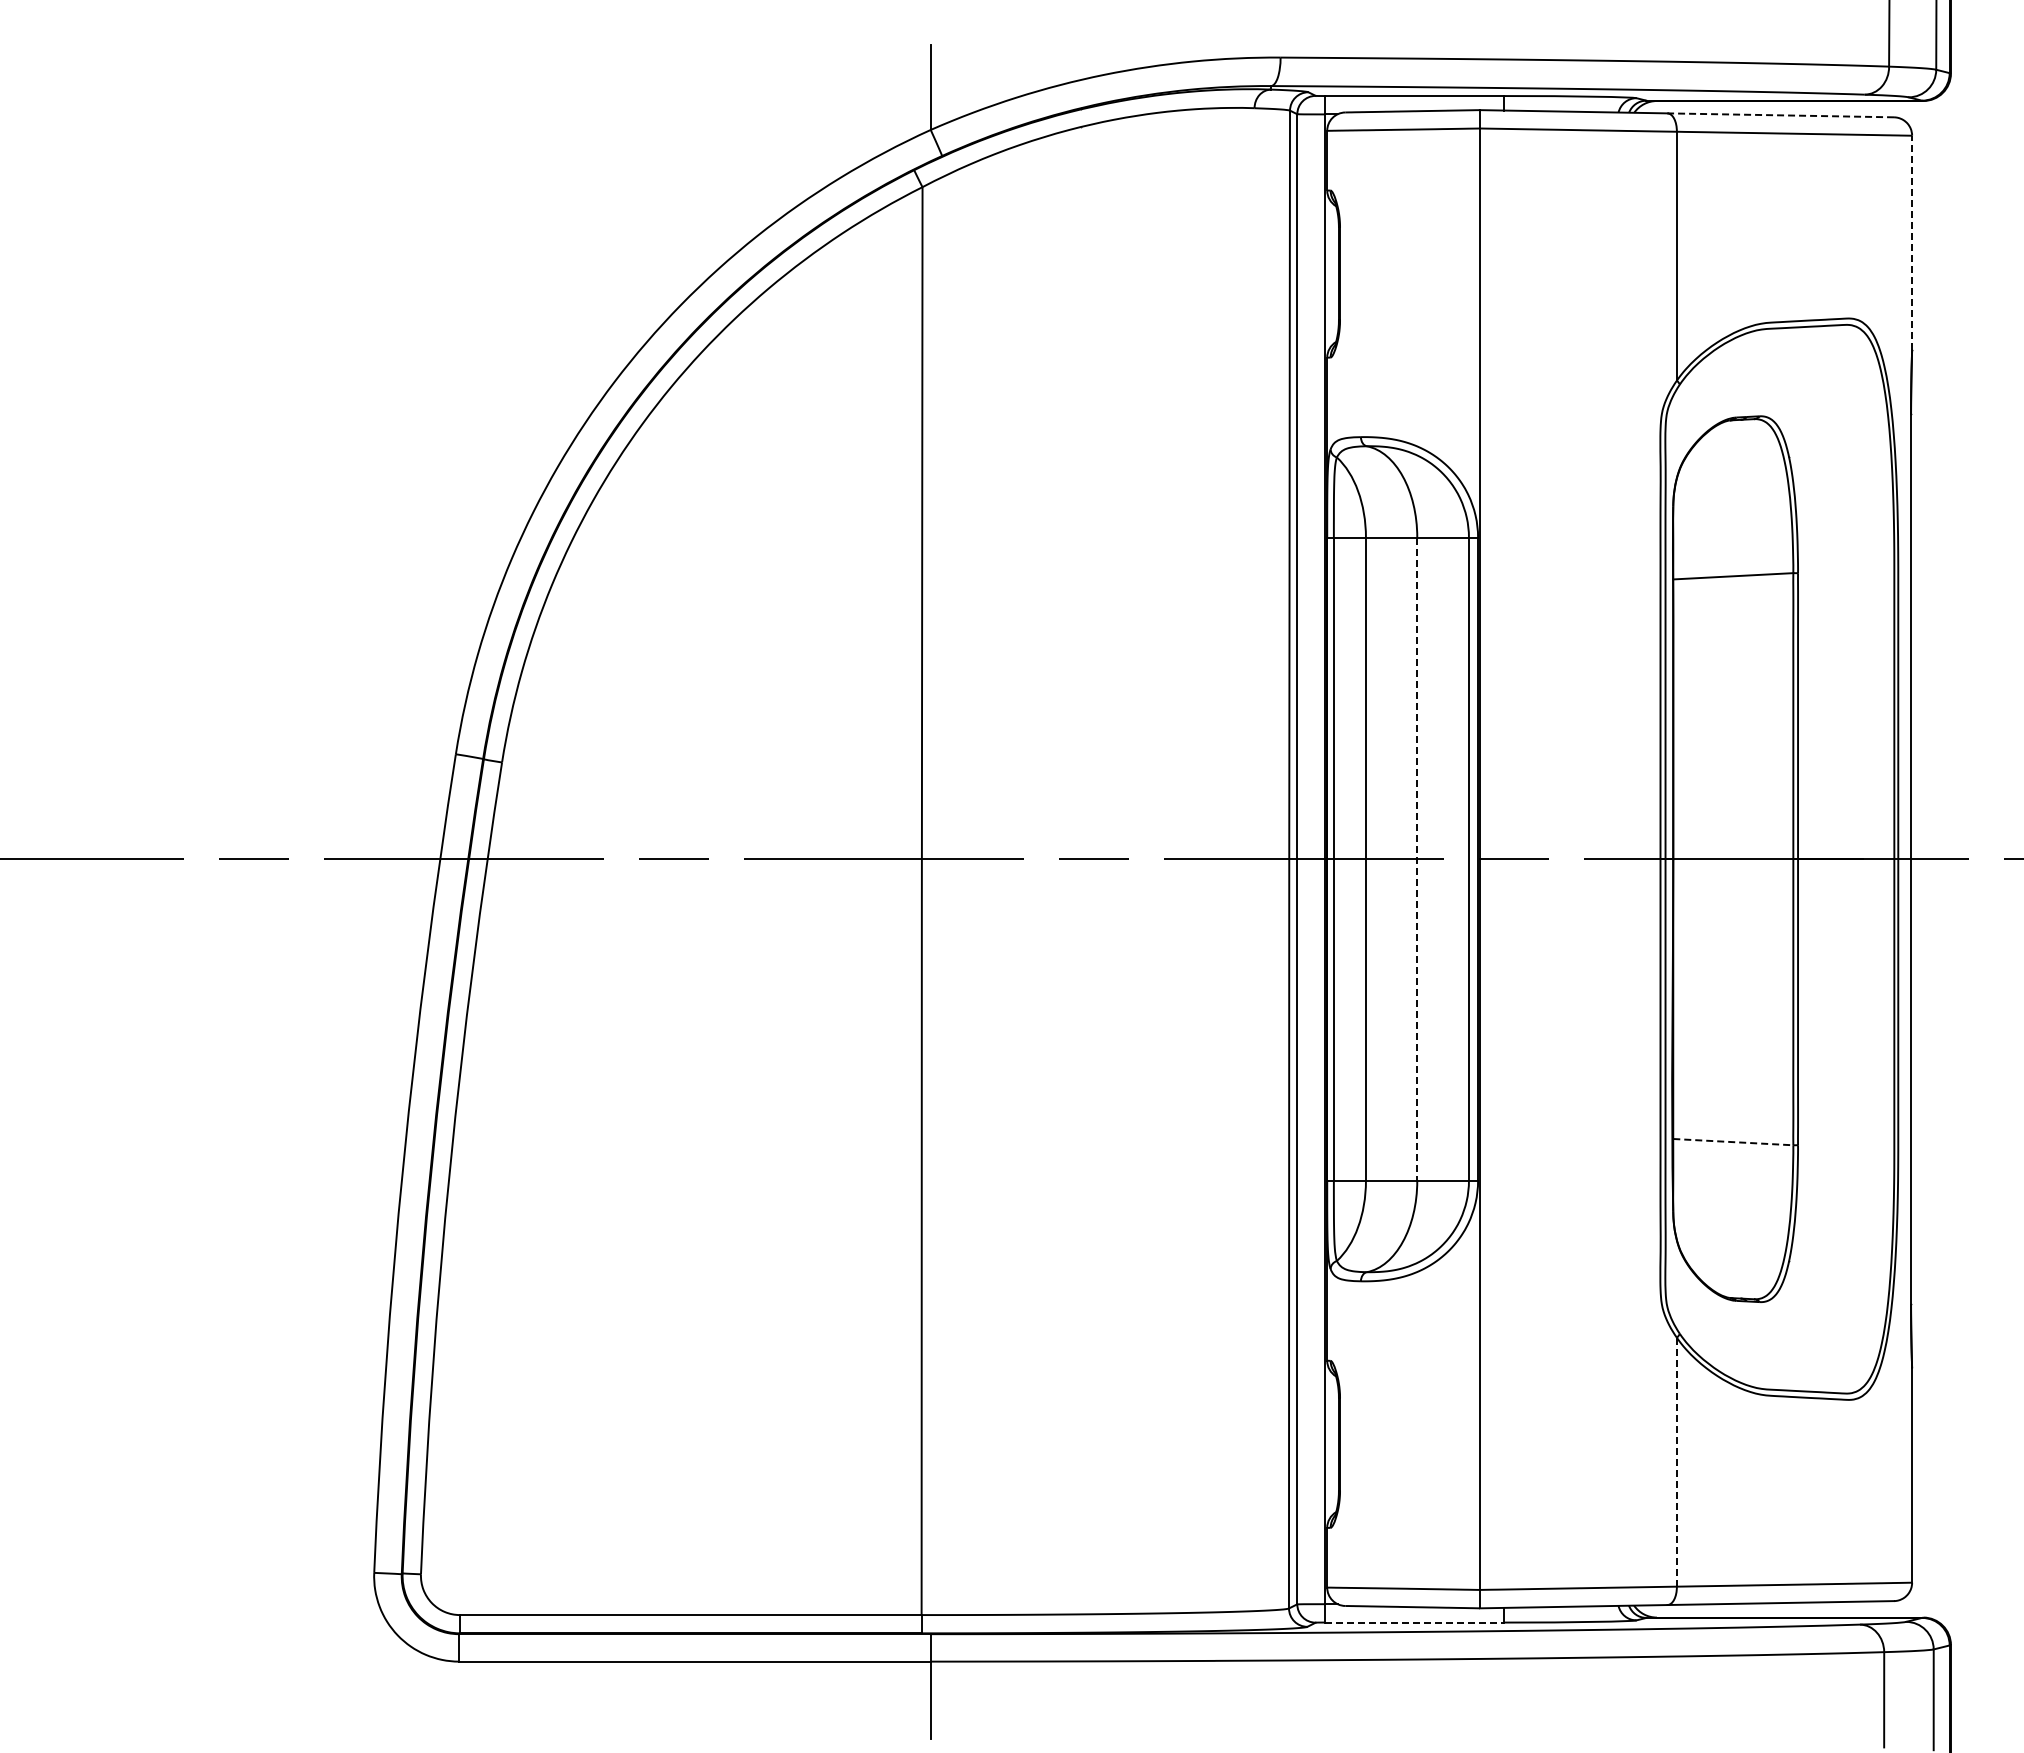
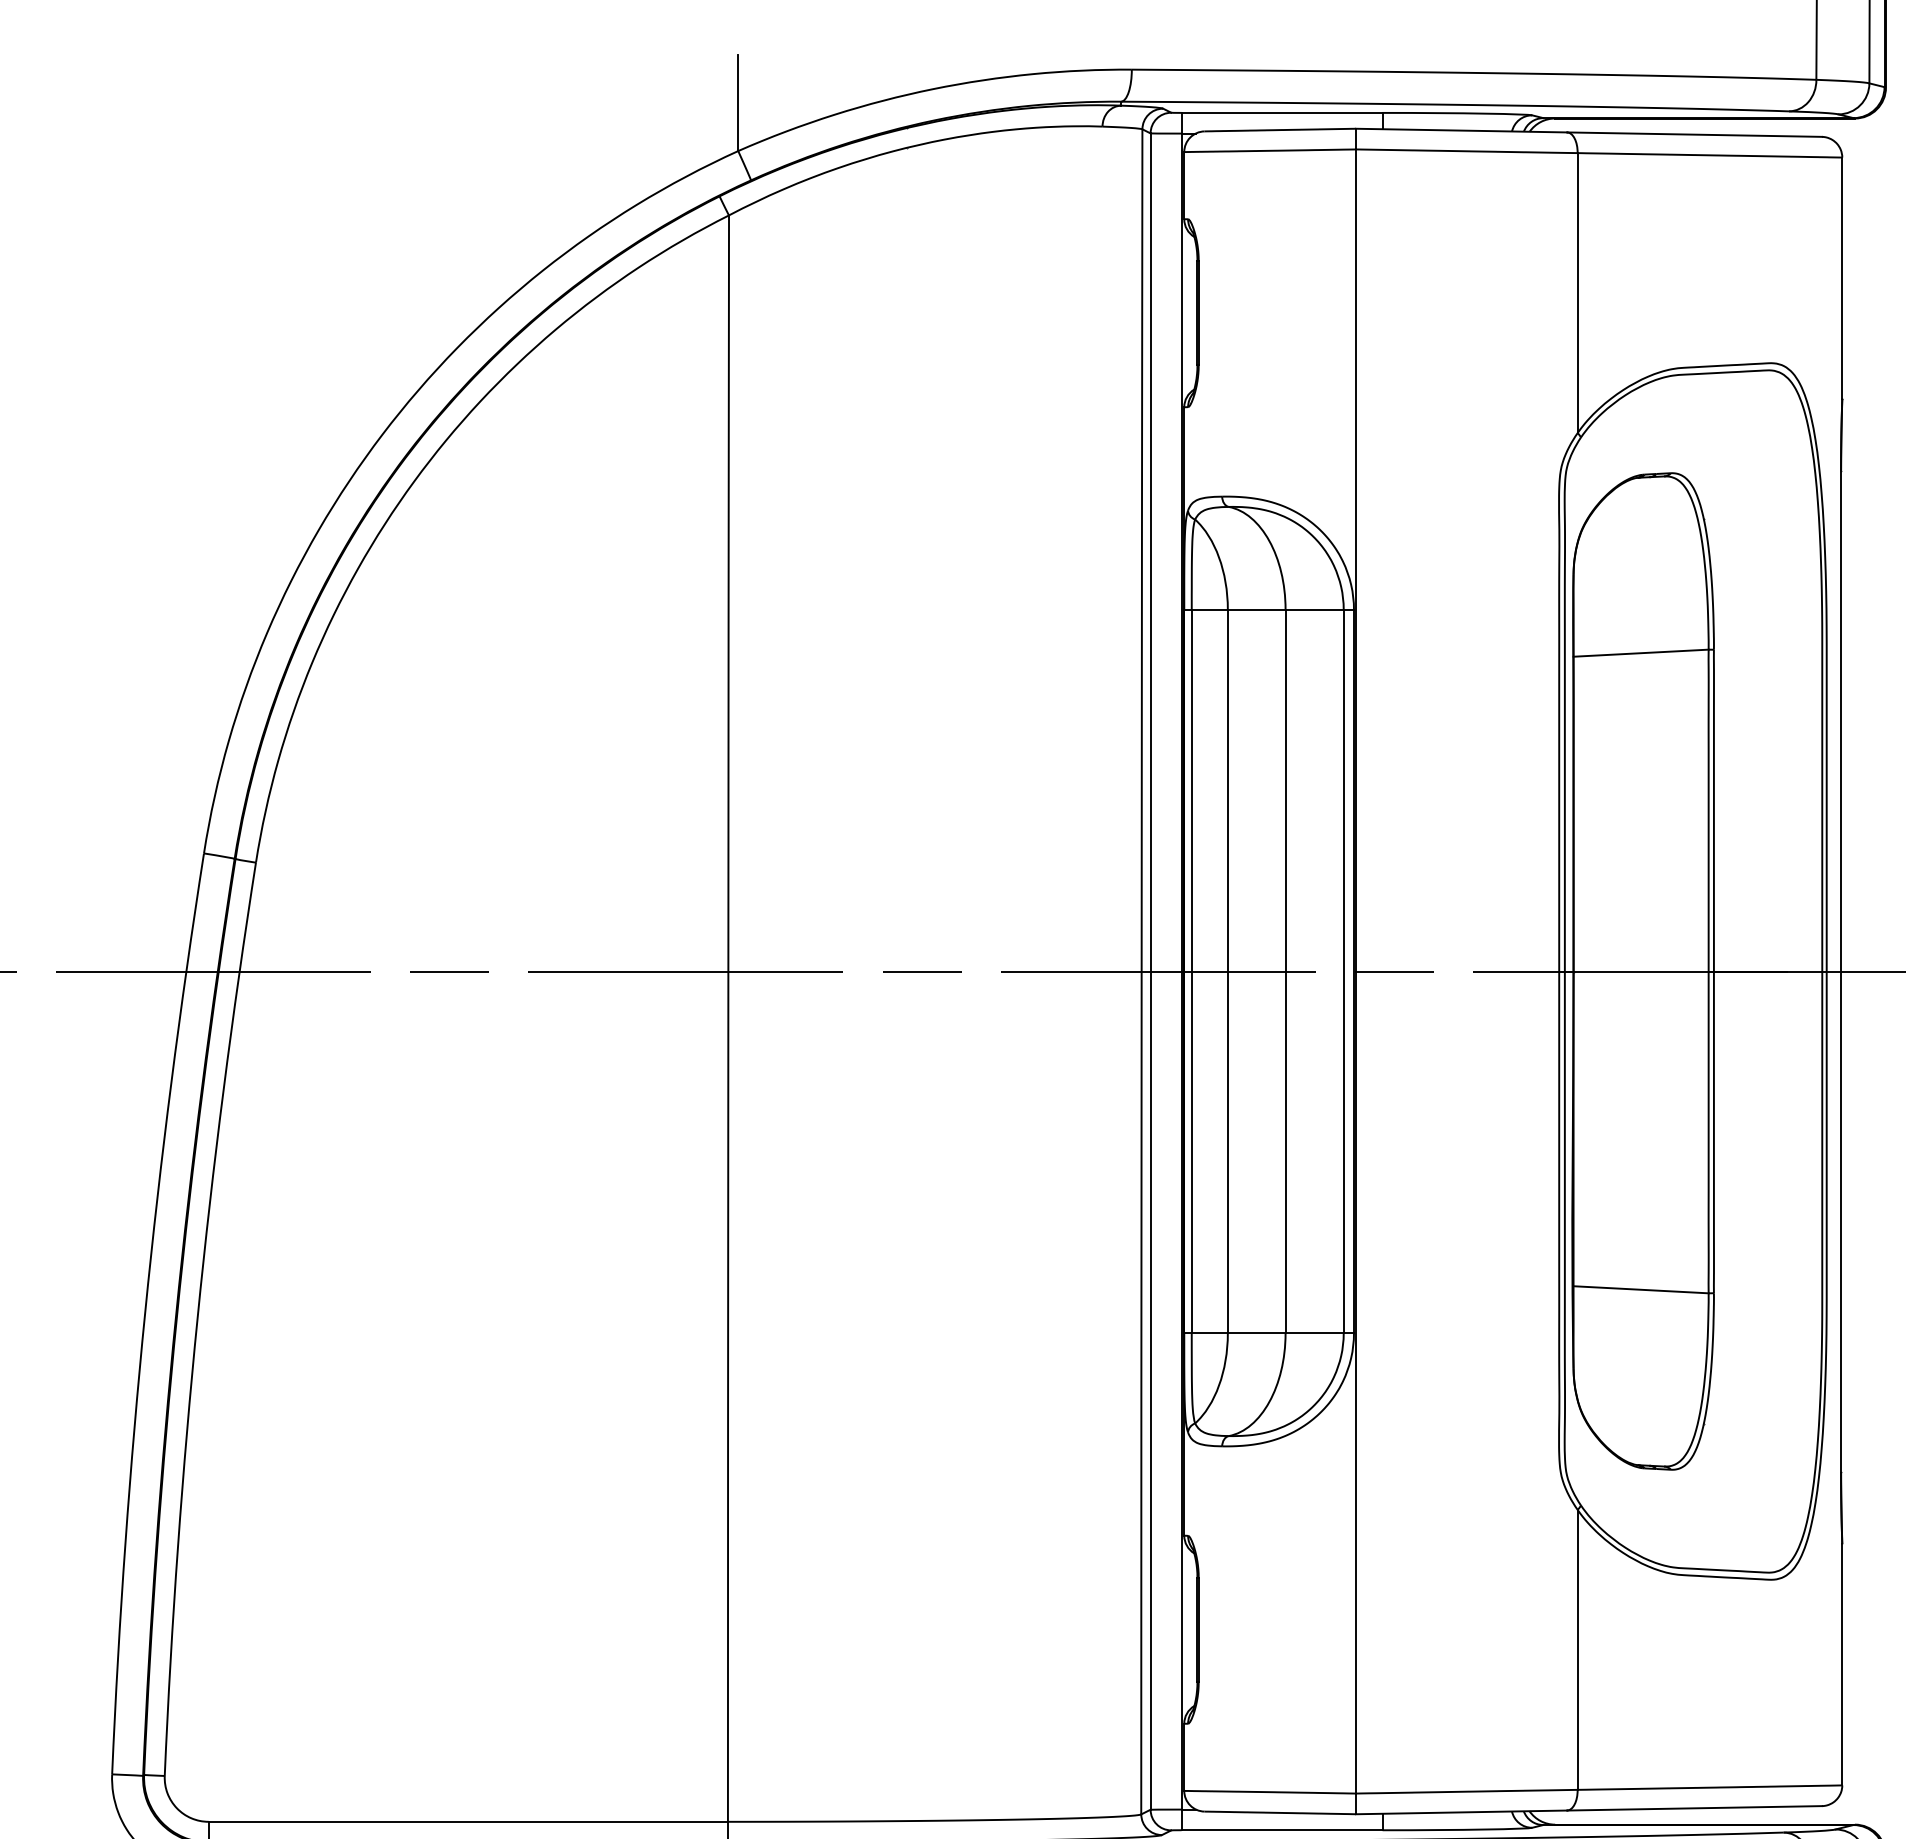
line: (1780, 115) -> (1694, 134), dashed -> solid
line: (1912, 242) -> (1842, 277), dashed -> solid
line: (1417, 859) -> (1285, 971), dashed -> solid
line: (1733, 1142) -> (1641, 1290), dashed -> solid
line: (1676, 1461) -> (1577, 1649), dashed -> solid
line: (1414, 1622) -> (1282, 1830), dashed -> solid

